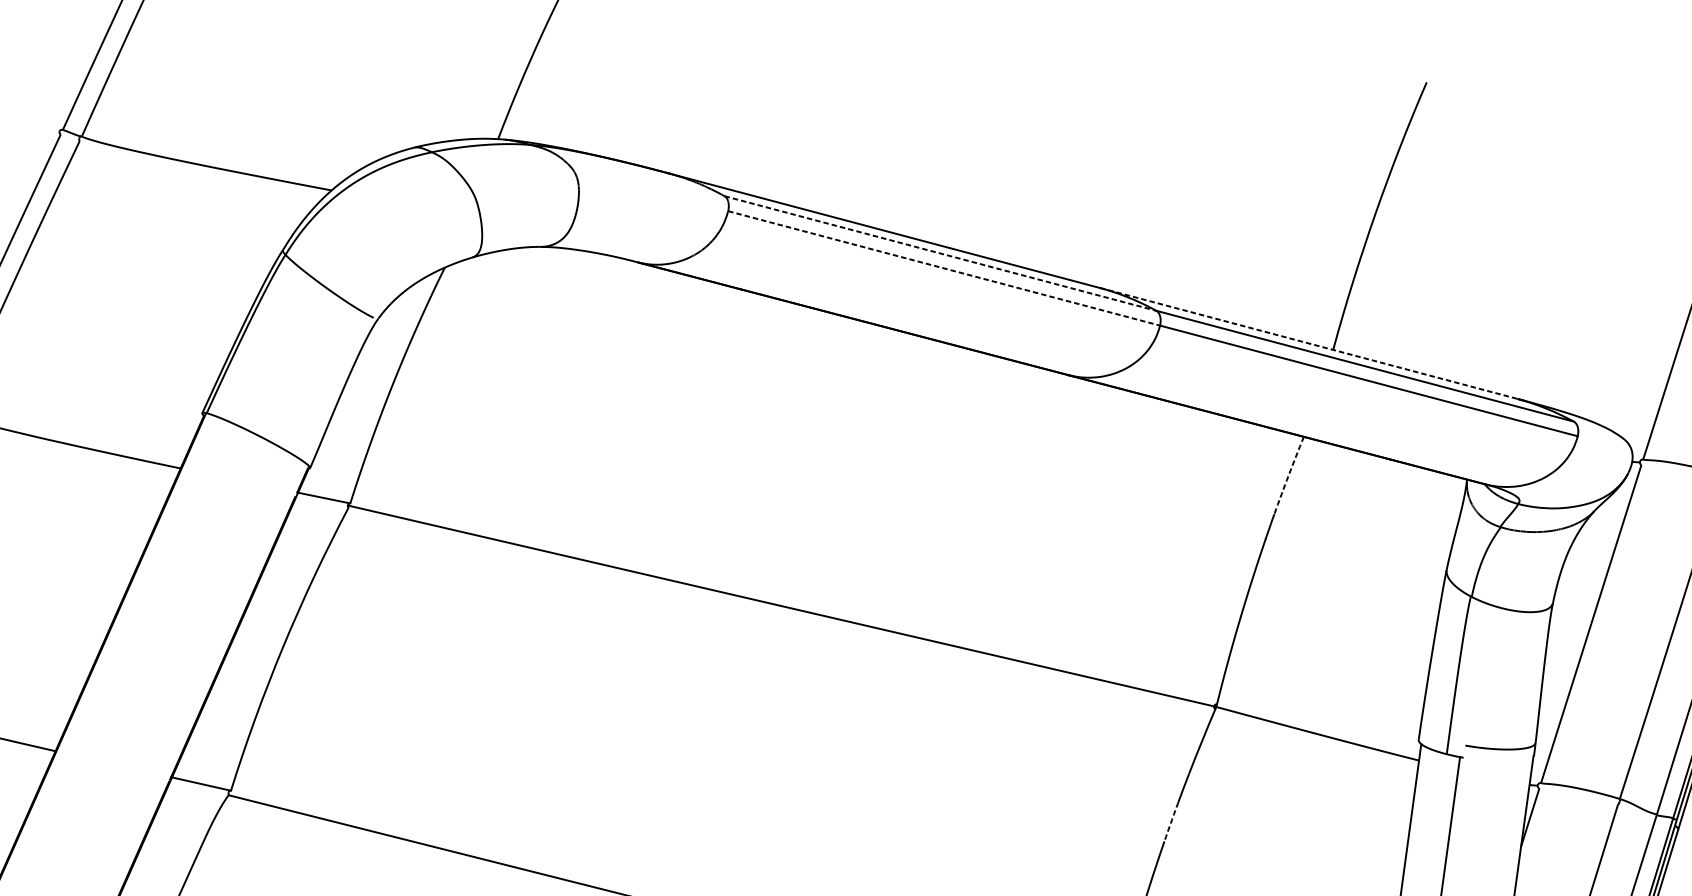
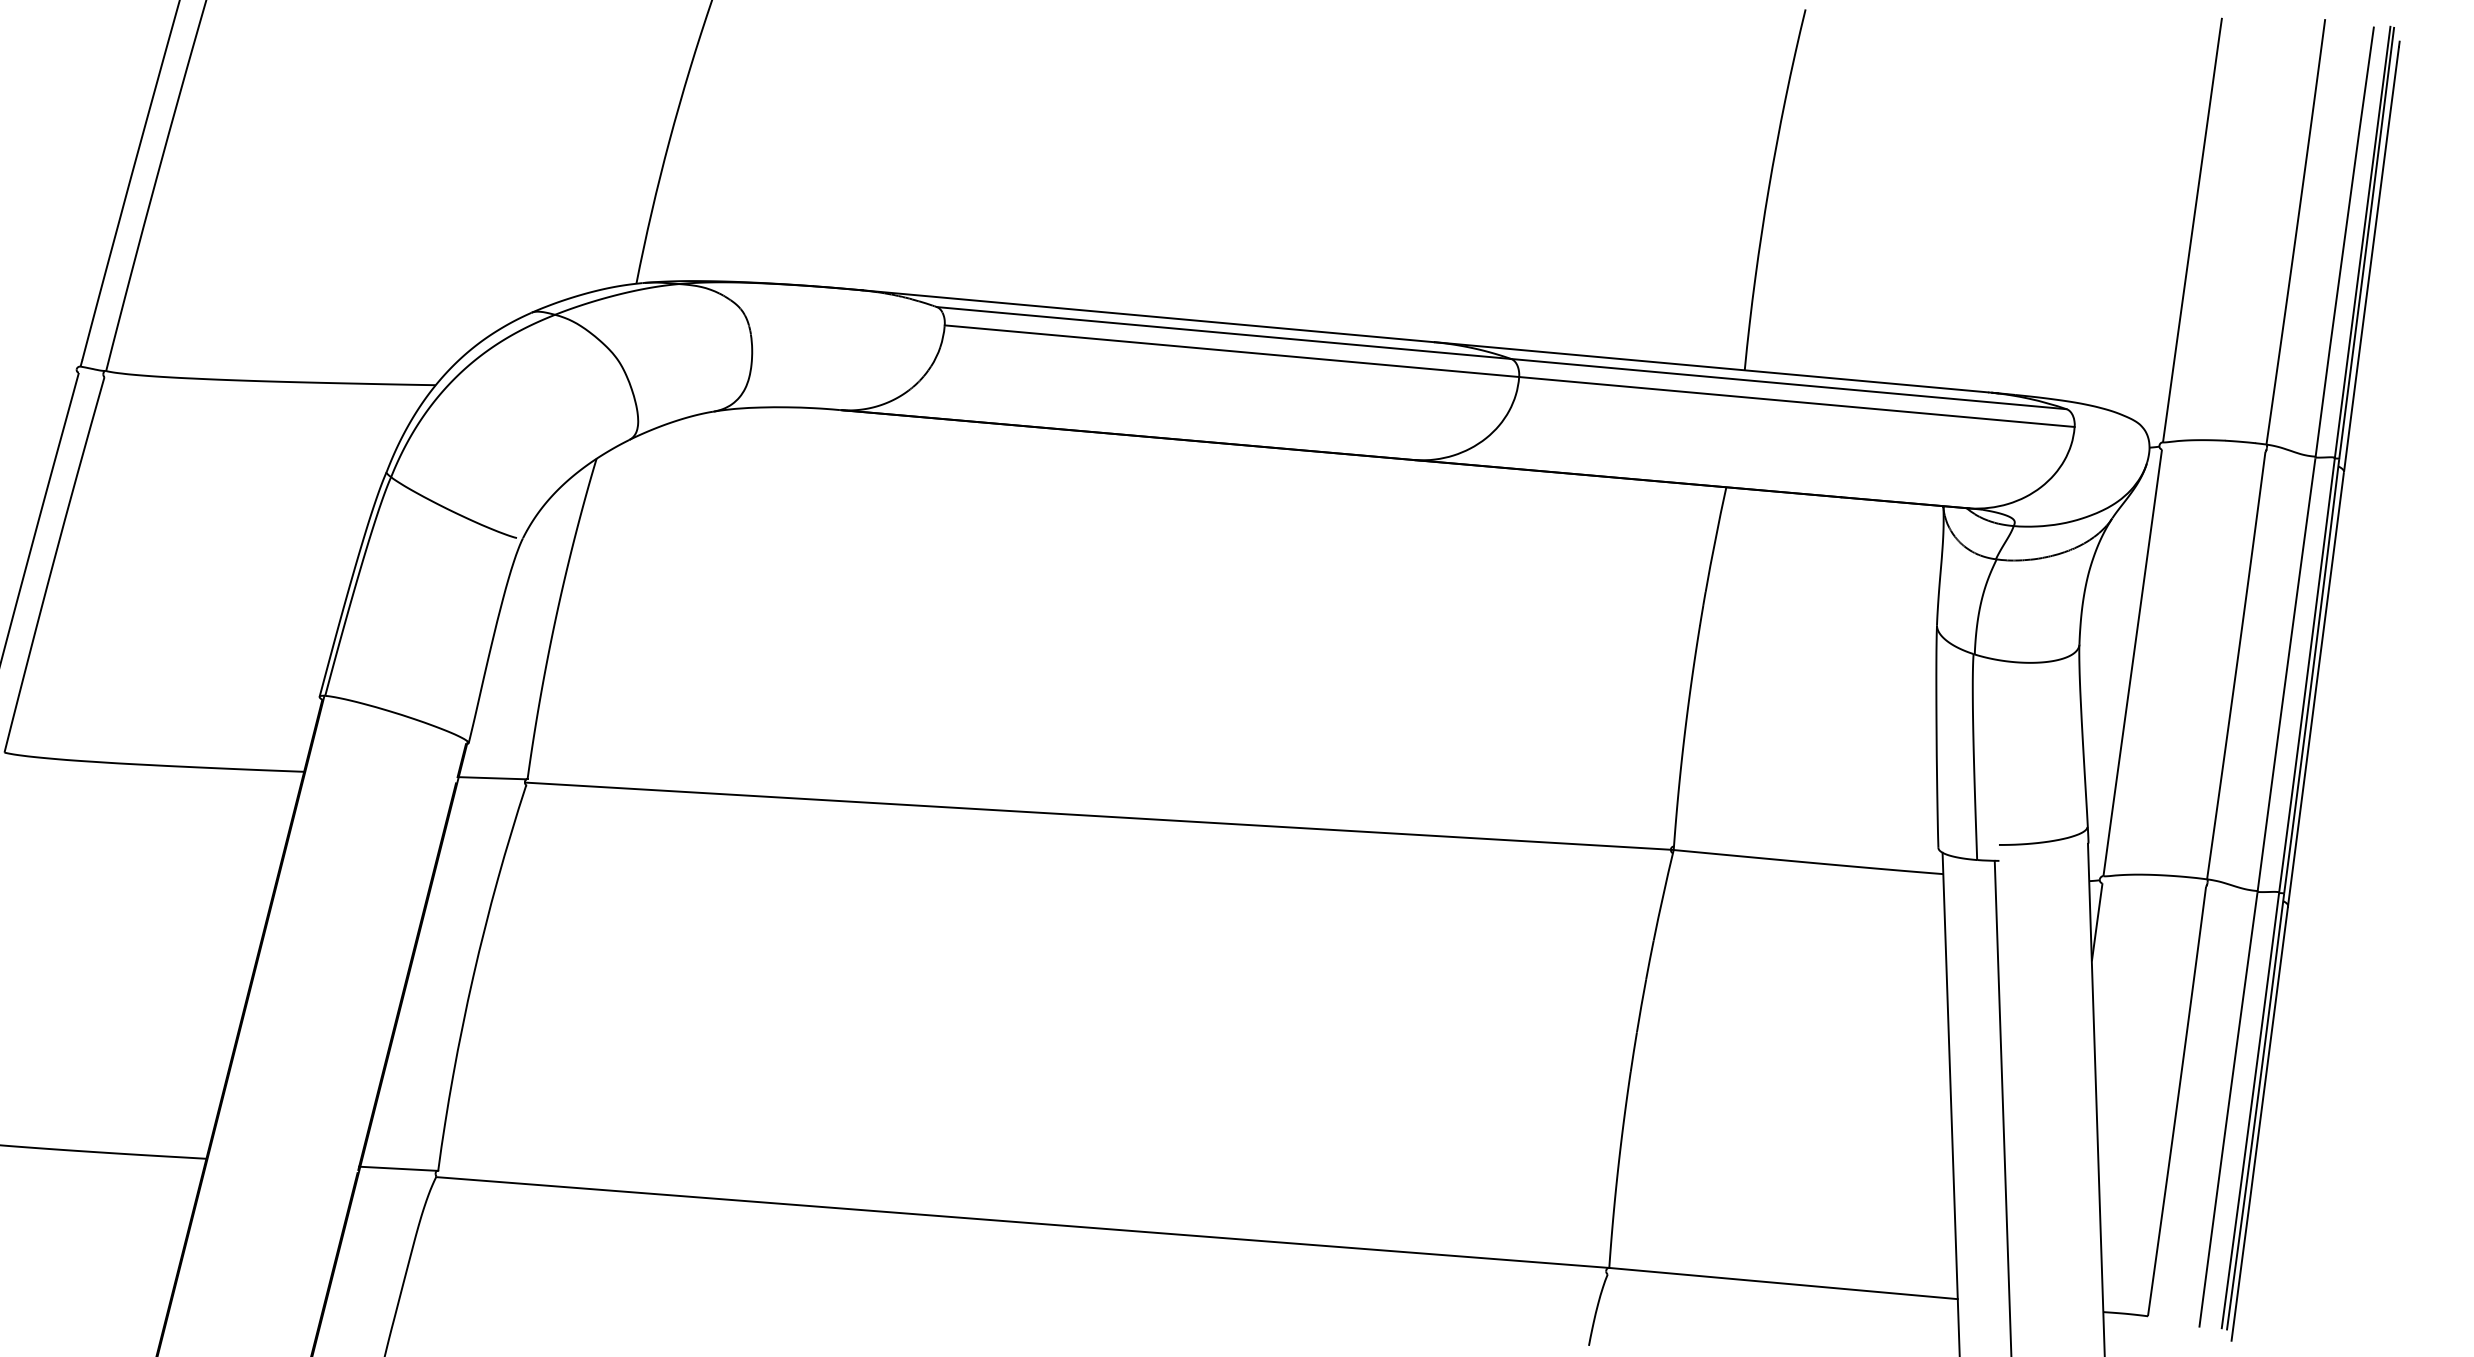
line: (940, 253) -> (1224, 333), dashed -> solid
line: (944, 268) -> (1232, 351), dashed -> solid
line: (1308, 343) -> (1711, 367), dashed -> solid
arc: (1288, 475) -> (1715, 539), dashed -> solid
arc: (1171, 822) -> (1641, 1006), dashed -> solid

